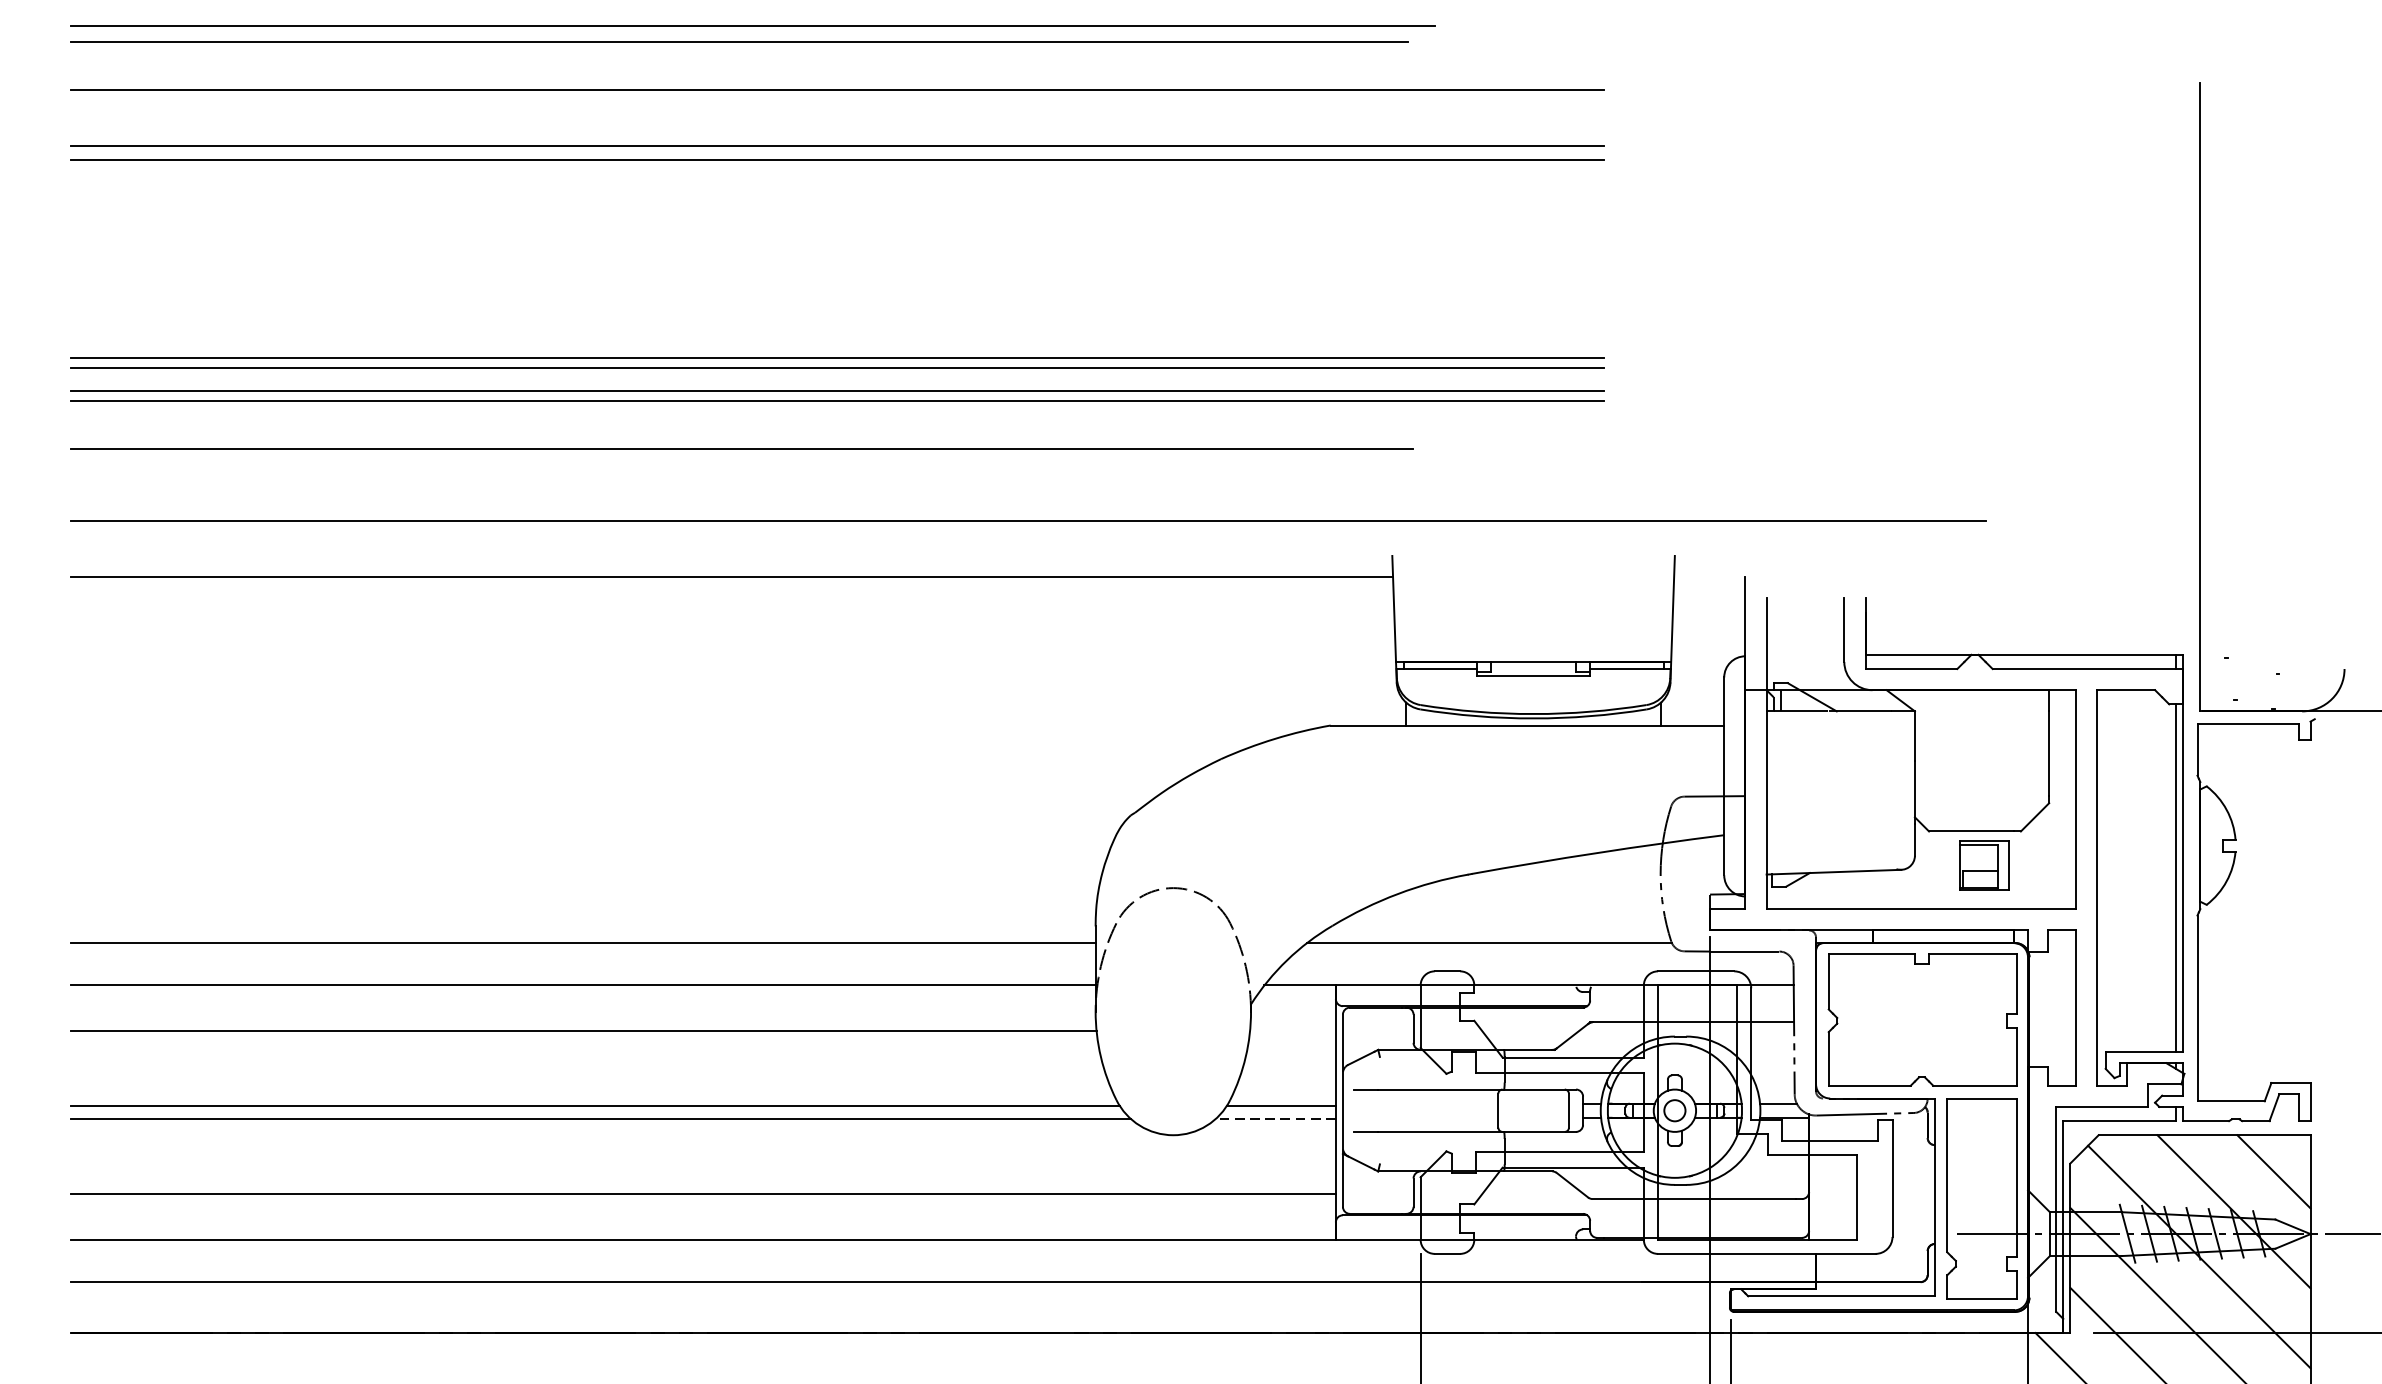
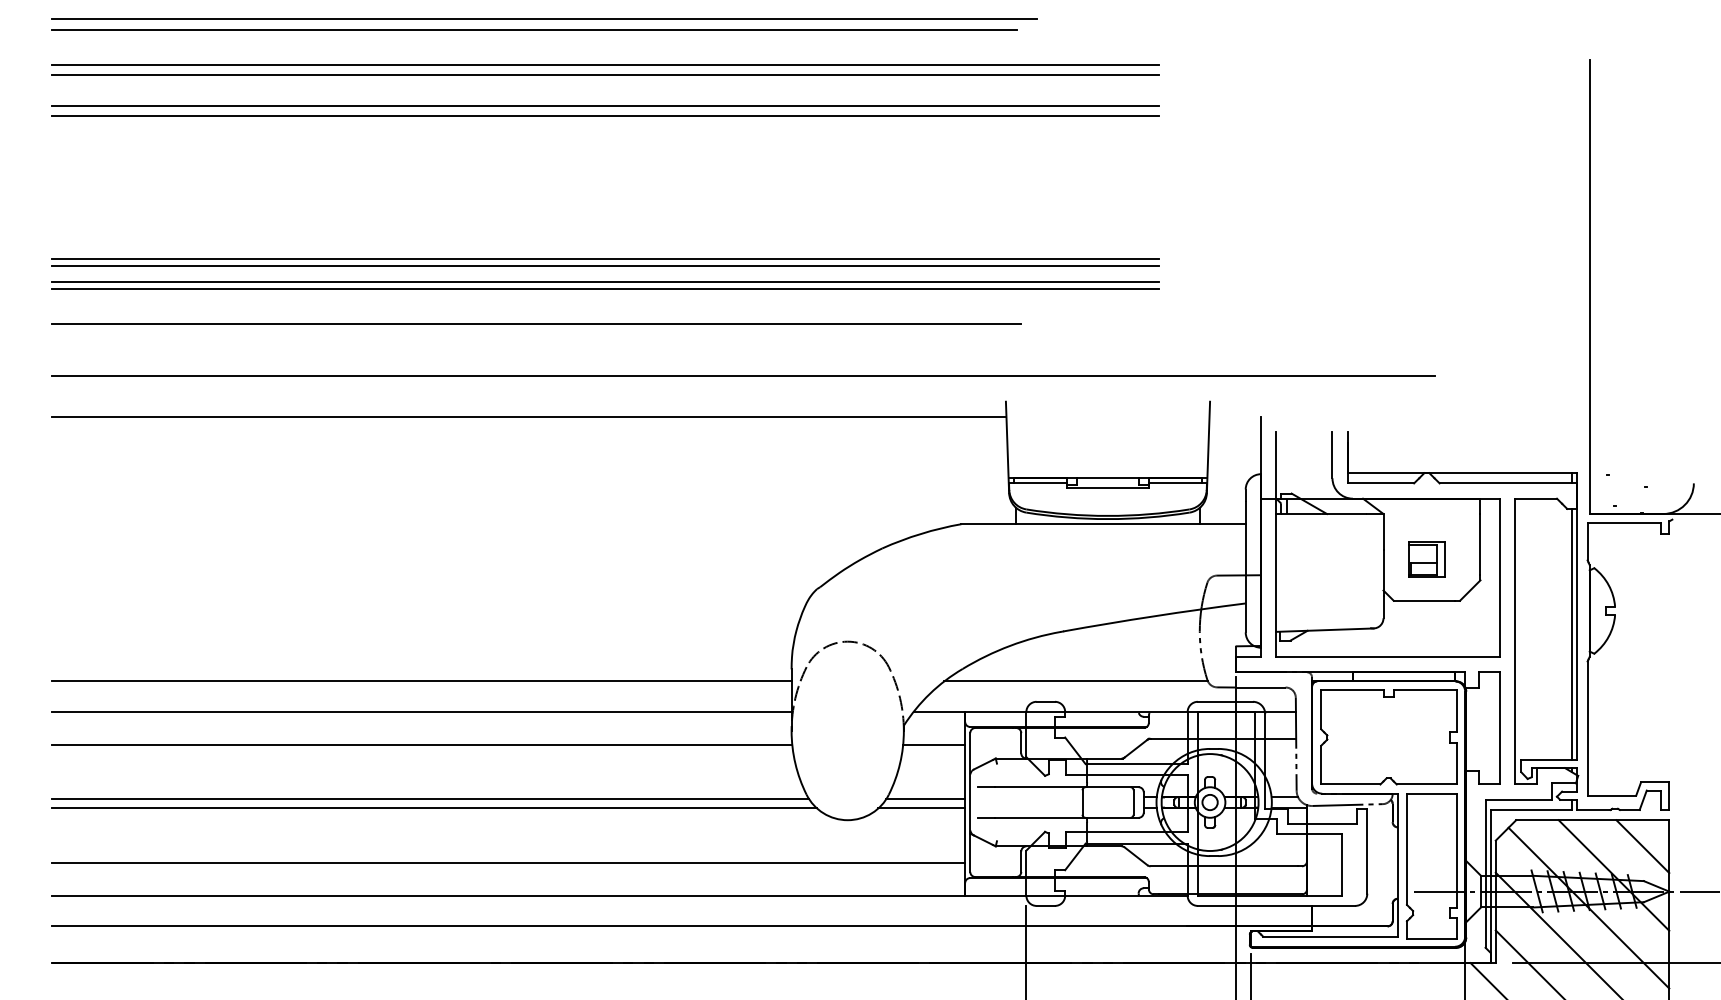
line: (836, 104) -> (604, 75), added
part: (1984, 865) -> (1426, 559), moved
line: (1293, 1031) -> (934, 745), added
line: (1275, 1119) -> (921, 808), dashed -> solid

